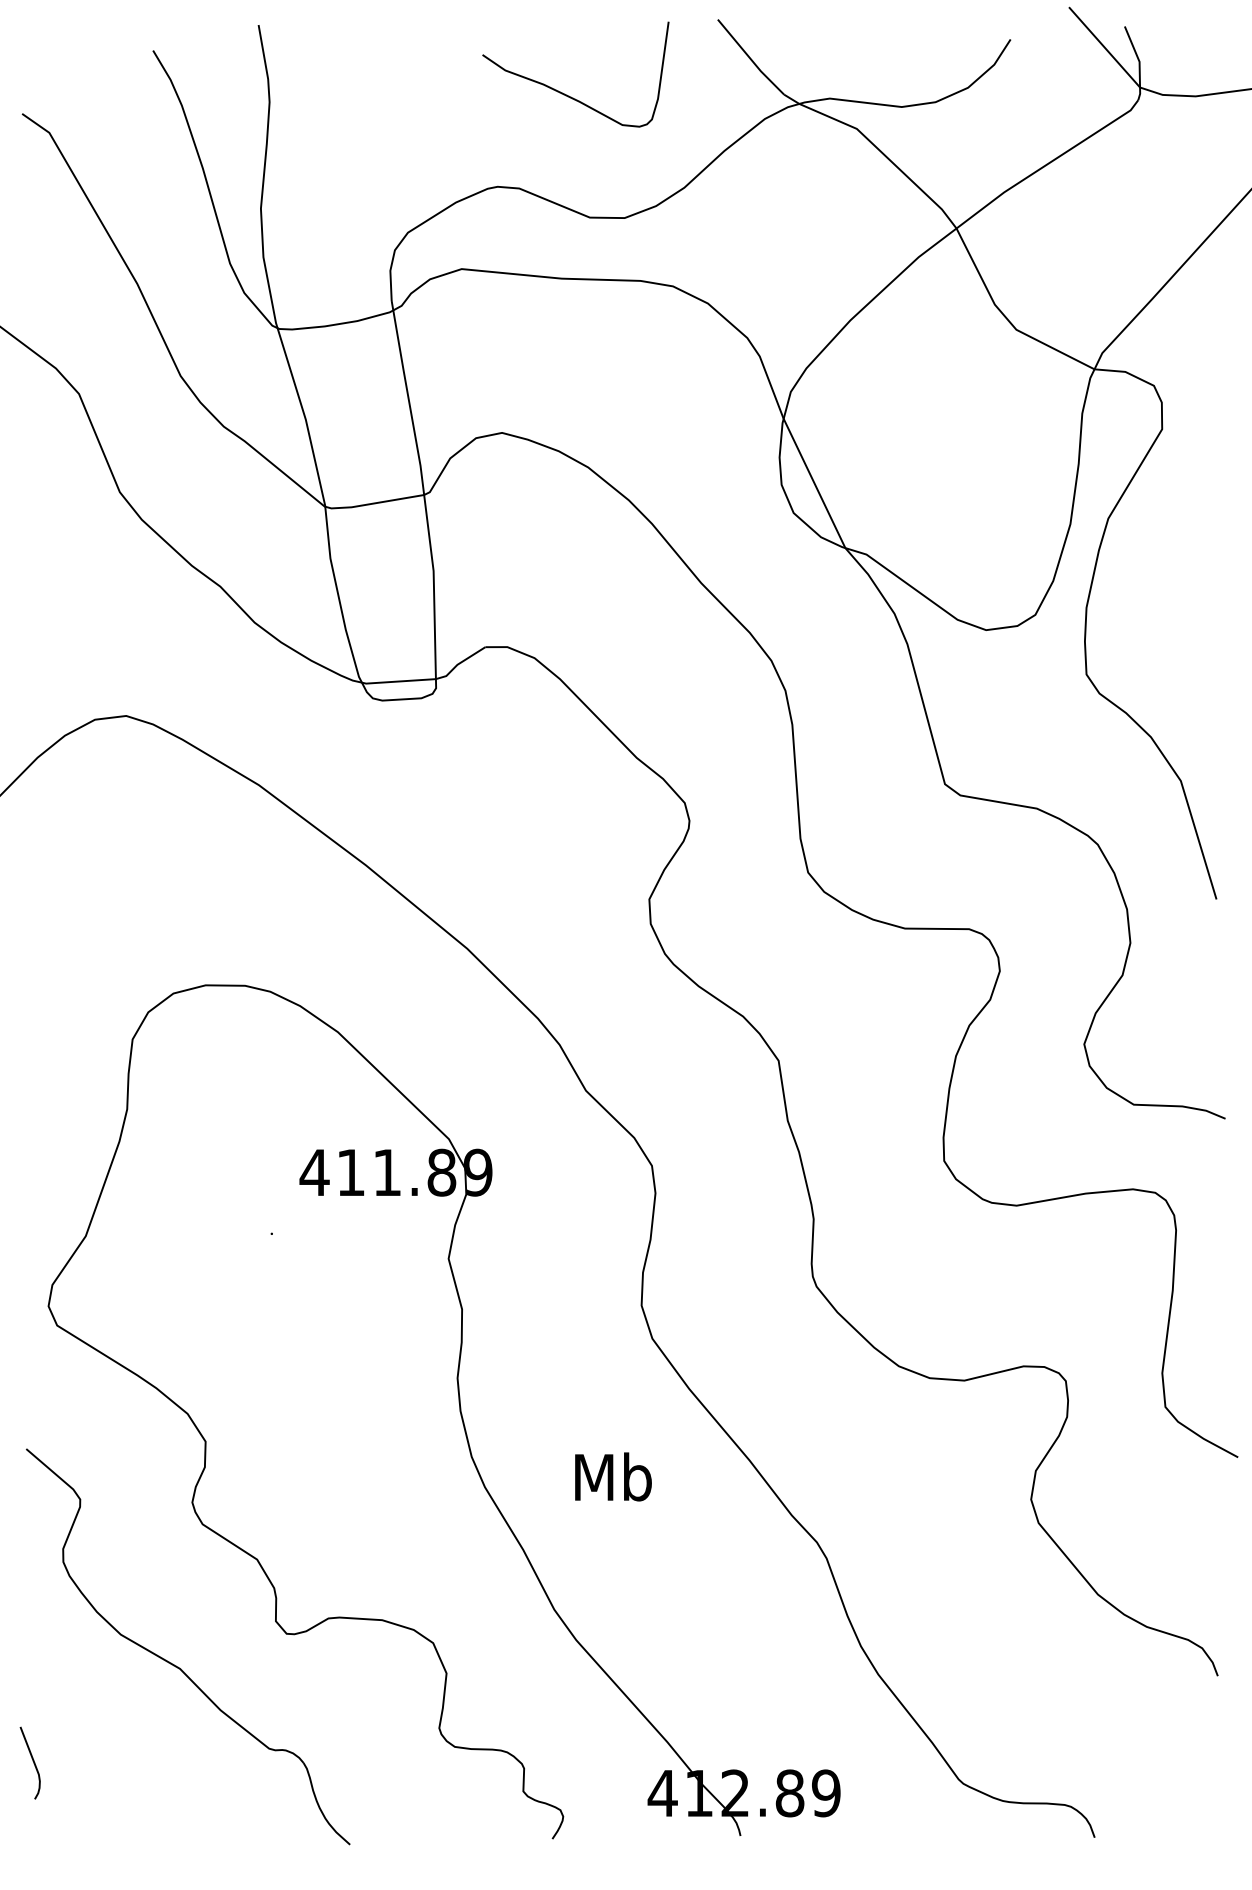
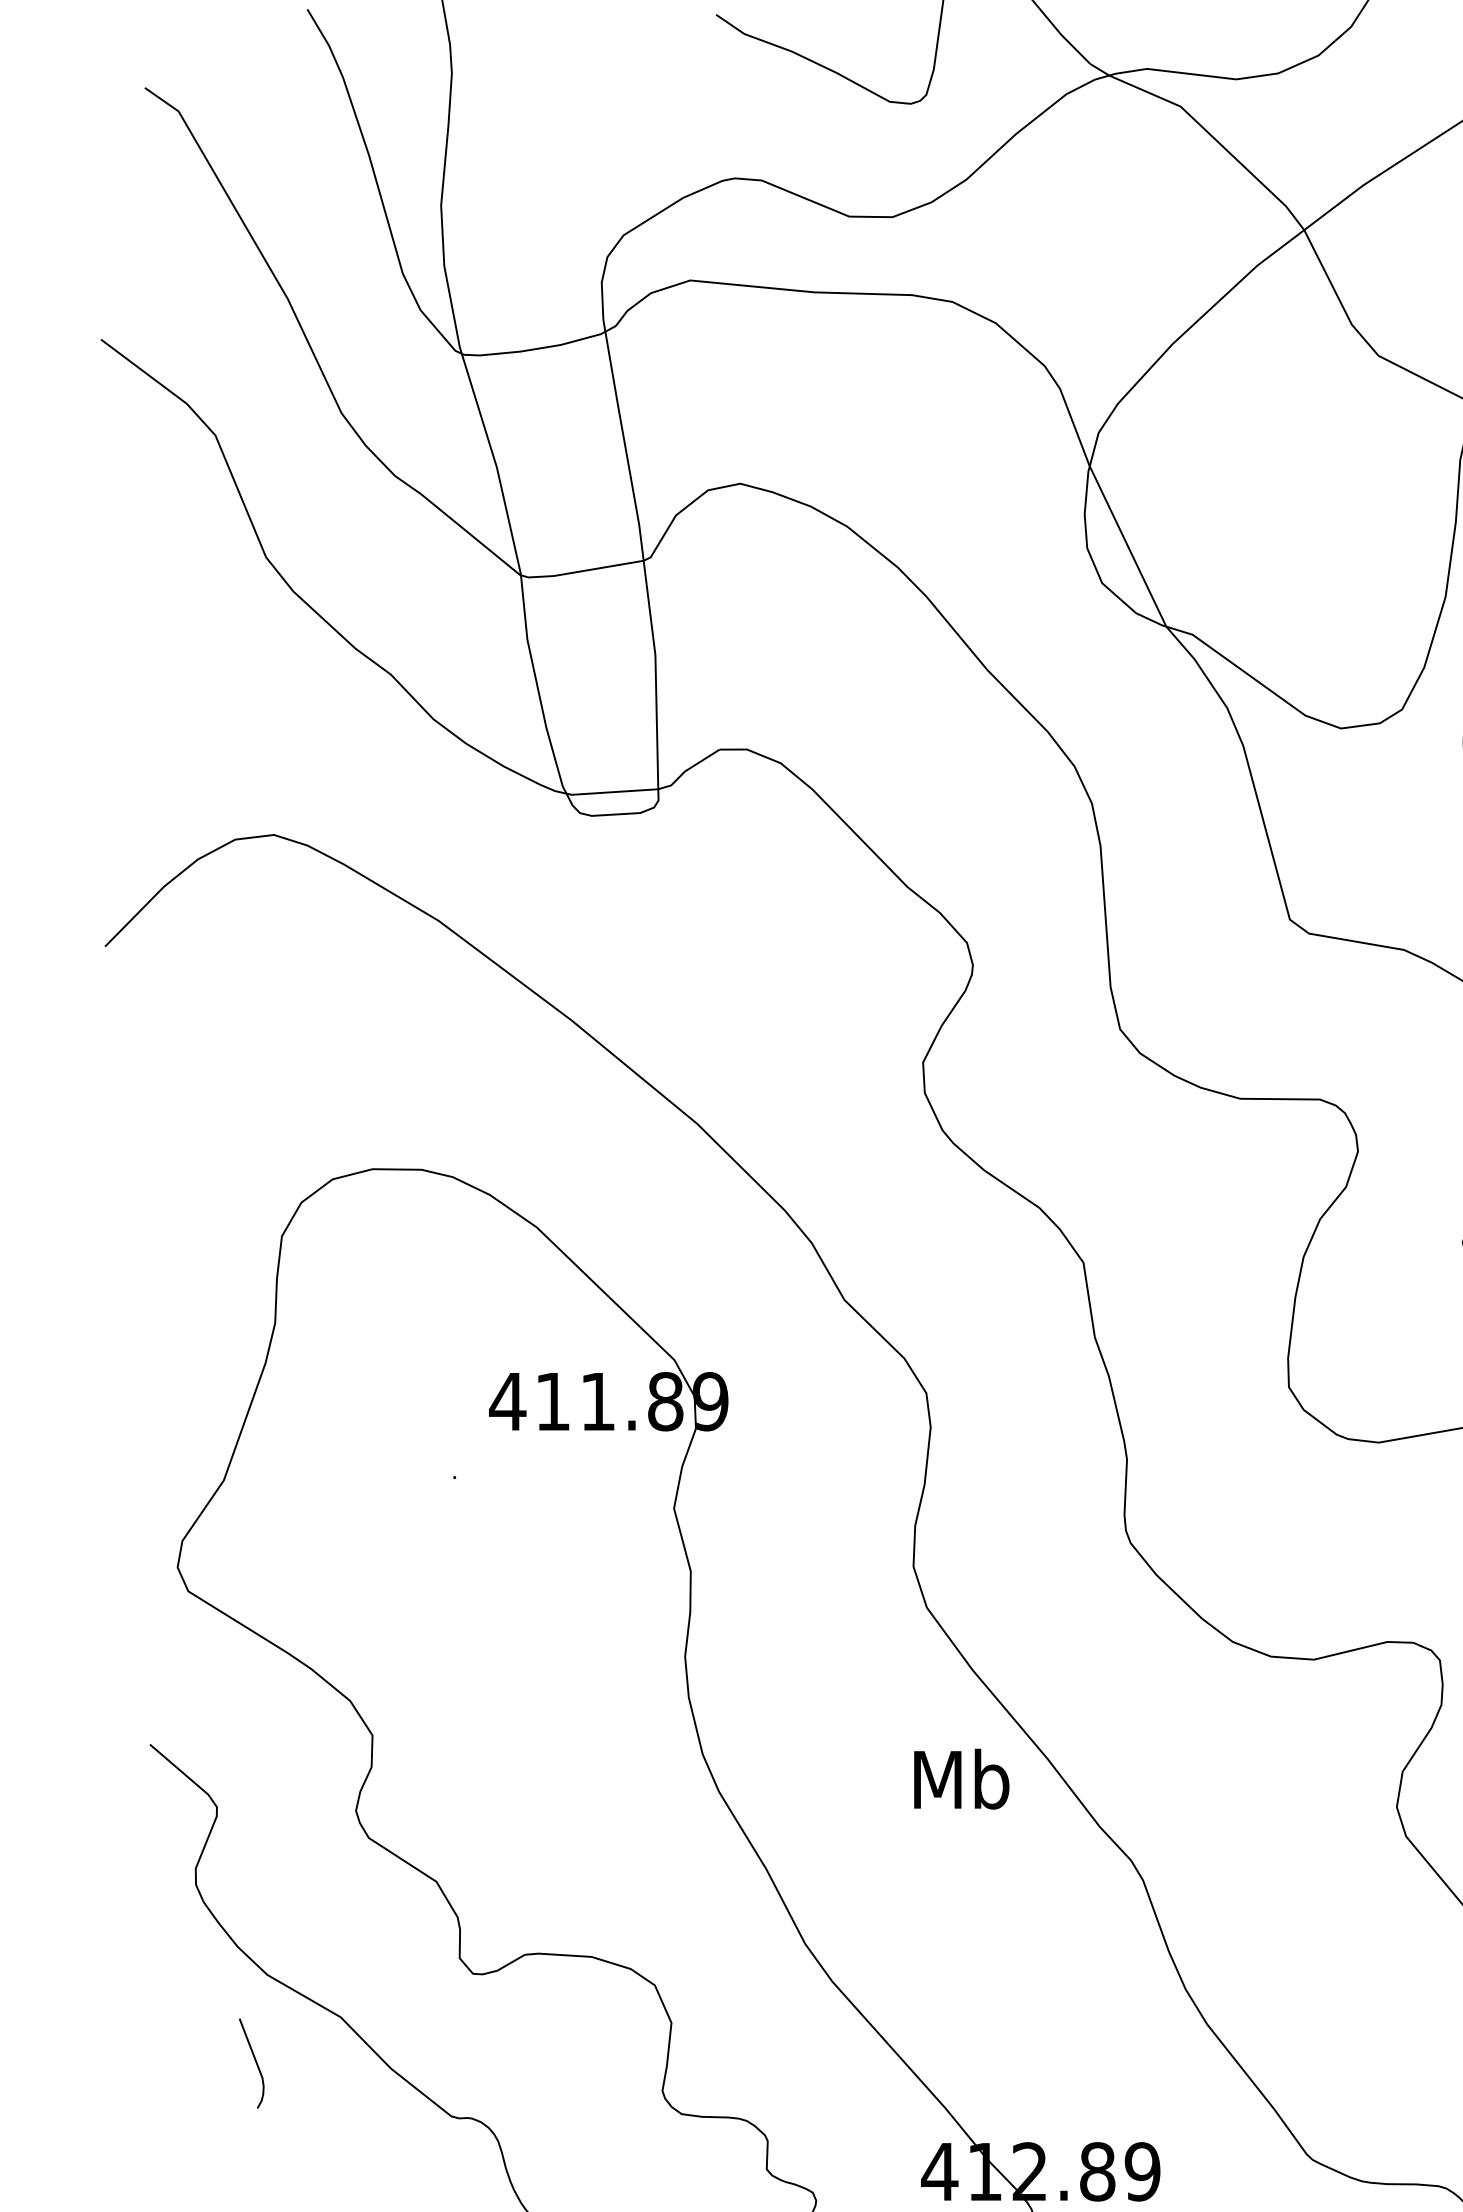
text: (613, 1476) -> (961, 1778), moved
curve: (32, 1761) -> (254, 2061), moved

